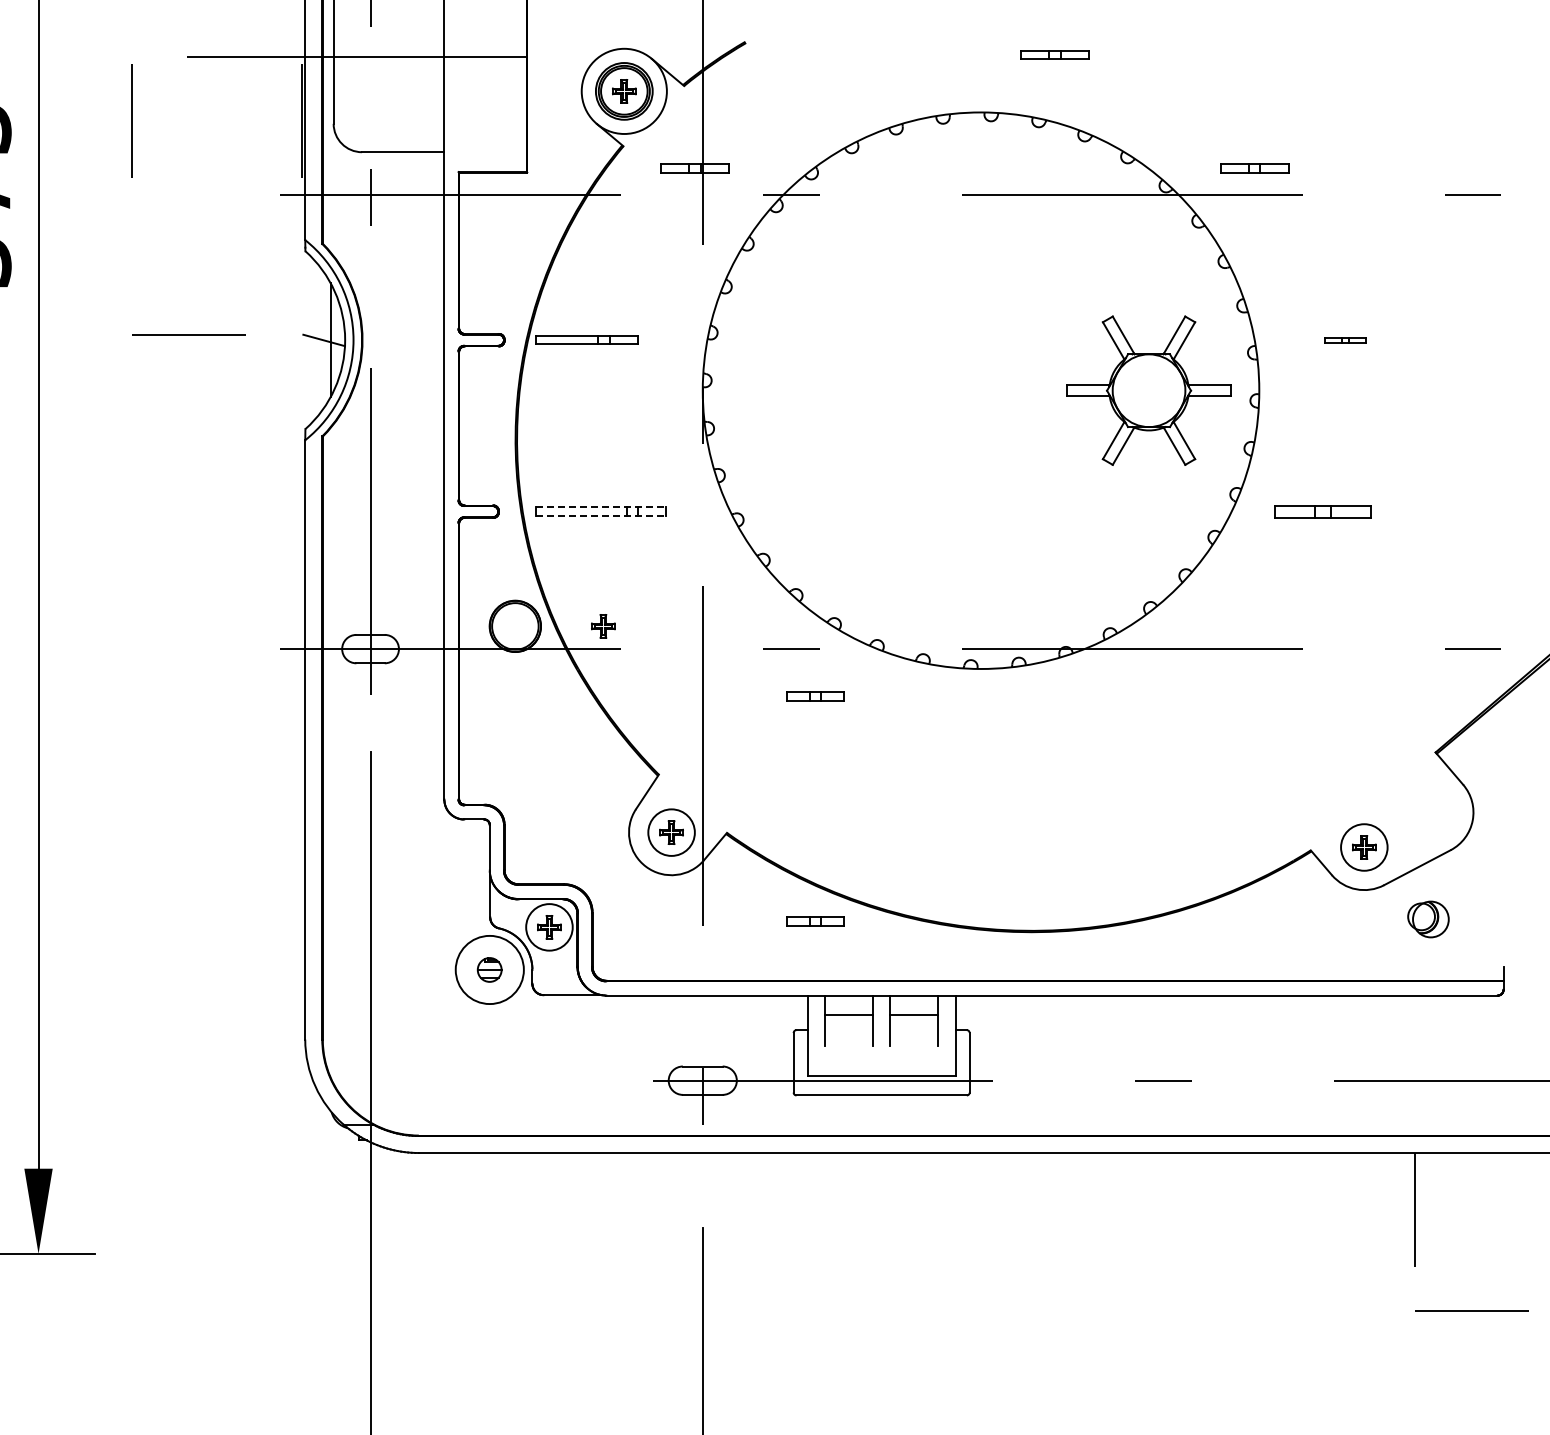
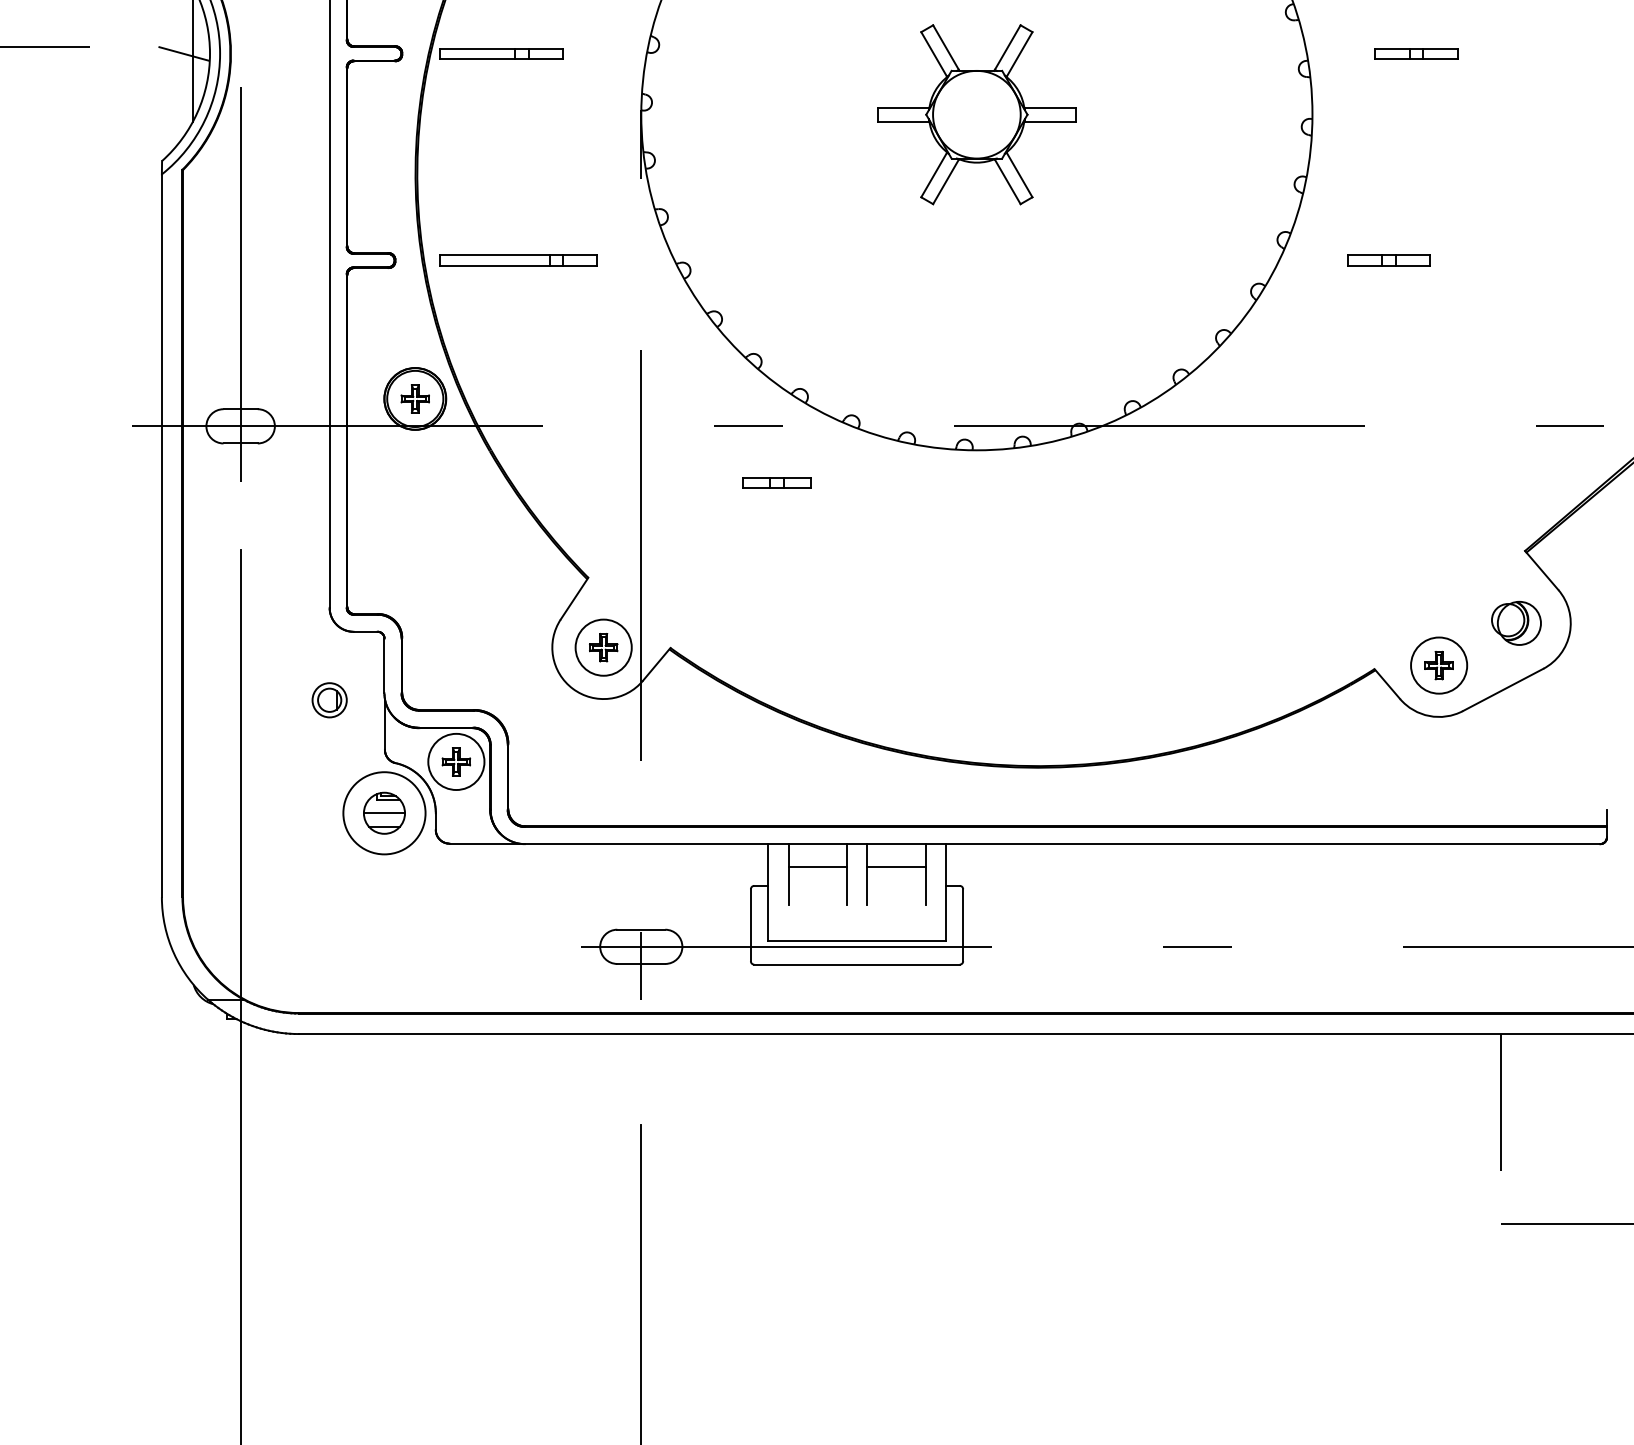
part: (1345, 339) -> (1416, 52), size x1.67
part: (1148, 390) -> (976, 114), moved
line: (601, 507) -> (519, 255), dashed -> solid
part: (1322, 511) -> (1388, 260), size x0.71
line: (601, 515) -> (519, 265), dashed -> solid
part: (603, 626) -> (415, 399), moved
part: (444, 876) -> (329, 700), added
part: (1428, 919) -> (1516, 623), moved
part: (815, 921) -> (777, 754), removed
part: (489, 969) -> (384, 812), size x1.43

